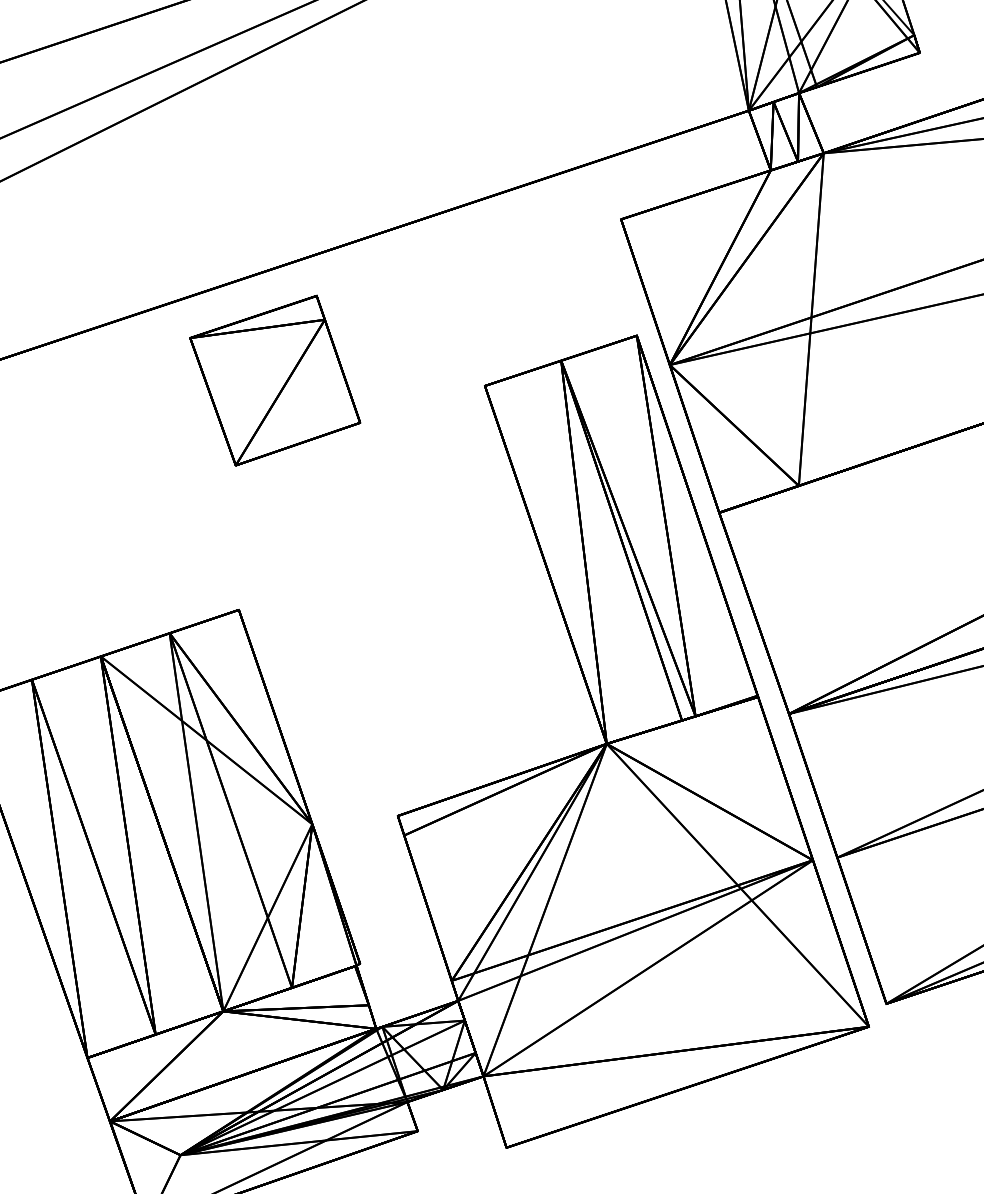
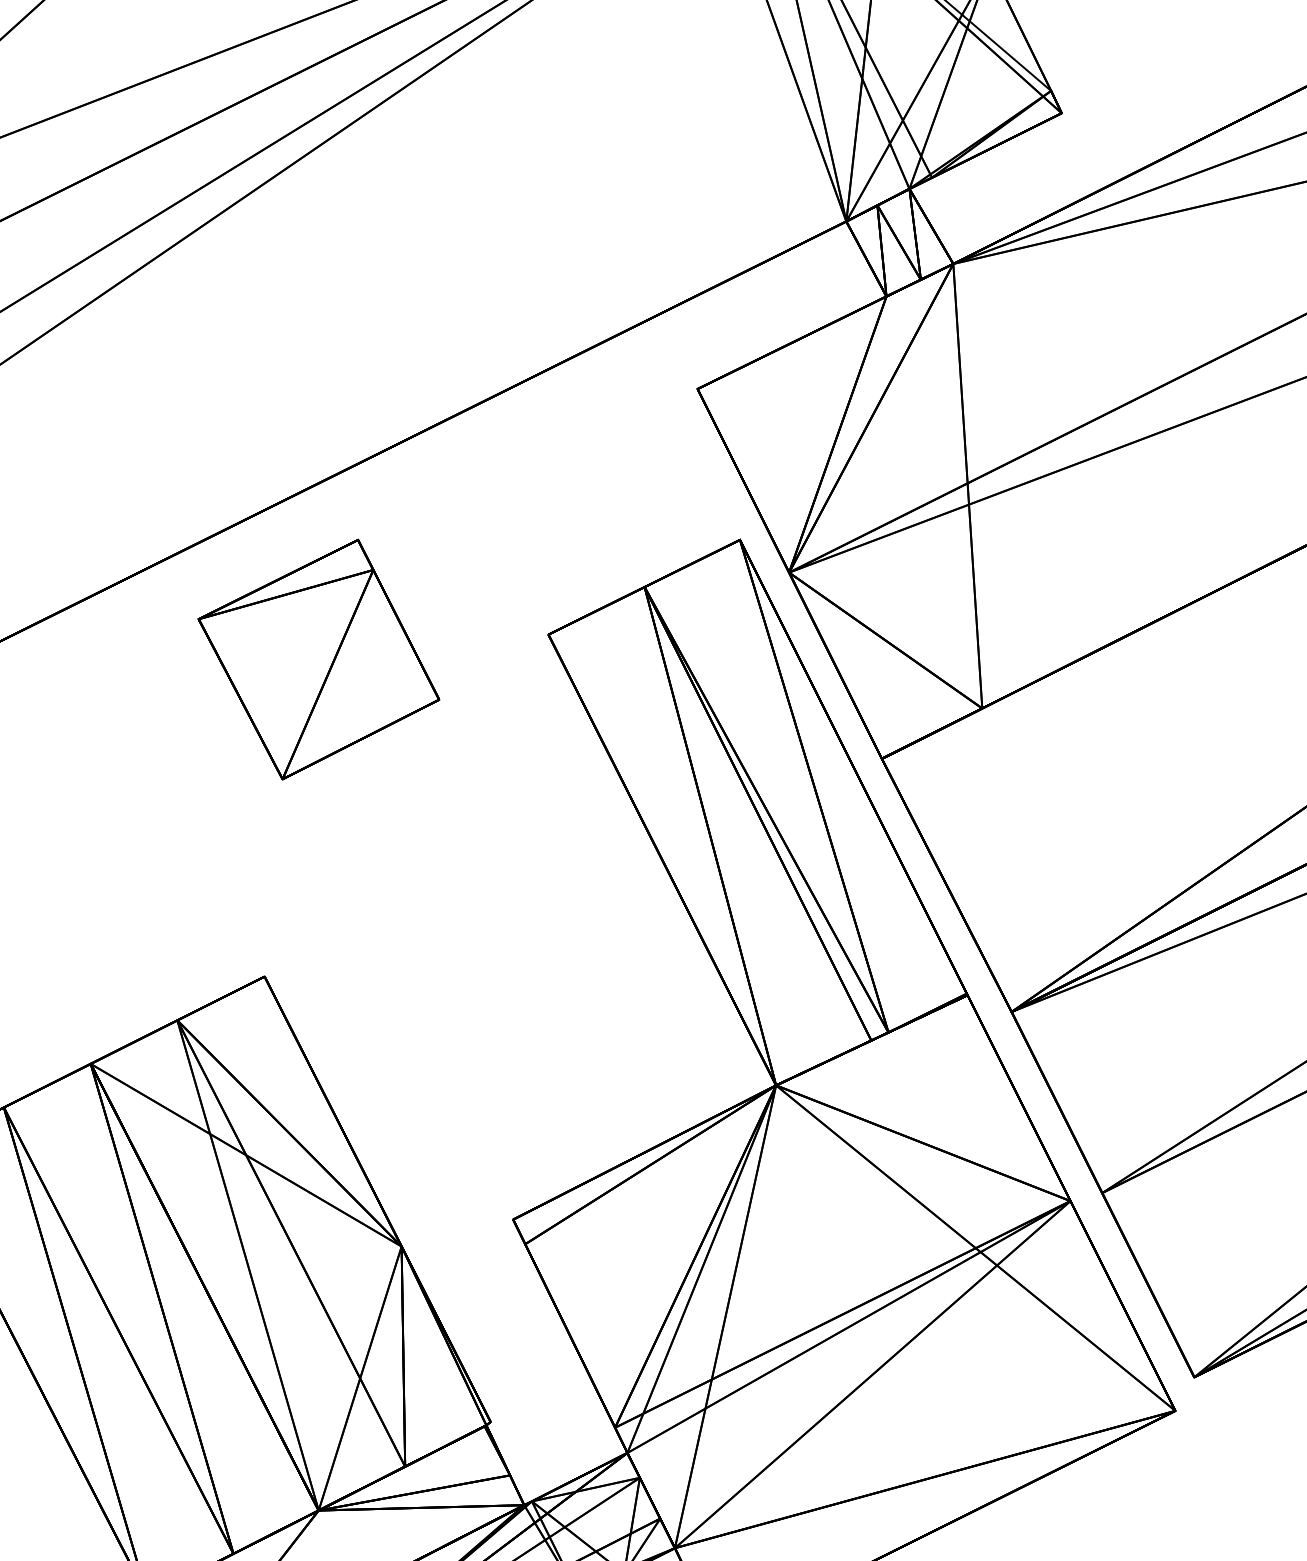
part: (275, 380) -> (319, 659), moved

